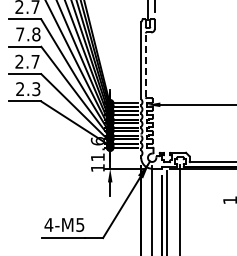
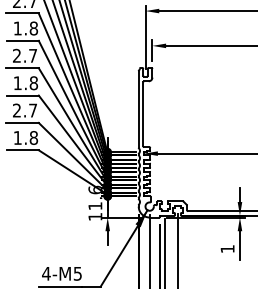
text: (19, 34) -> (17, 83), 7.8 -> 1.8
line: (145, 64) -> (143, 113), dashed -> solid
text: (27, 88) -> (25, 137), 2.3 -> 1.8

